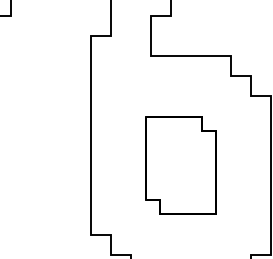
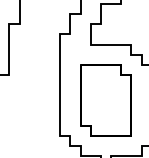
part: (179, 165) -> (105, 100), size x1.43

